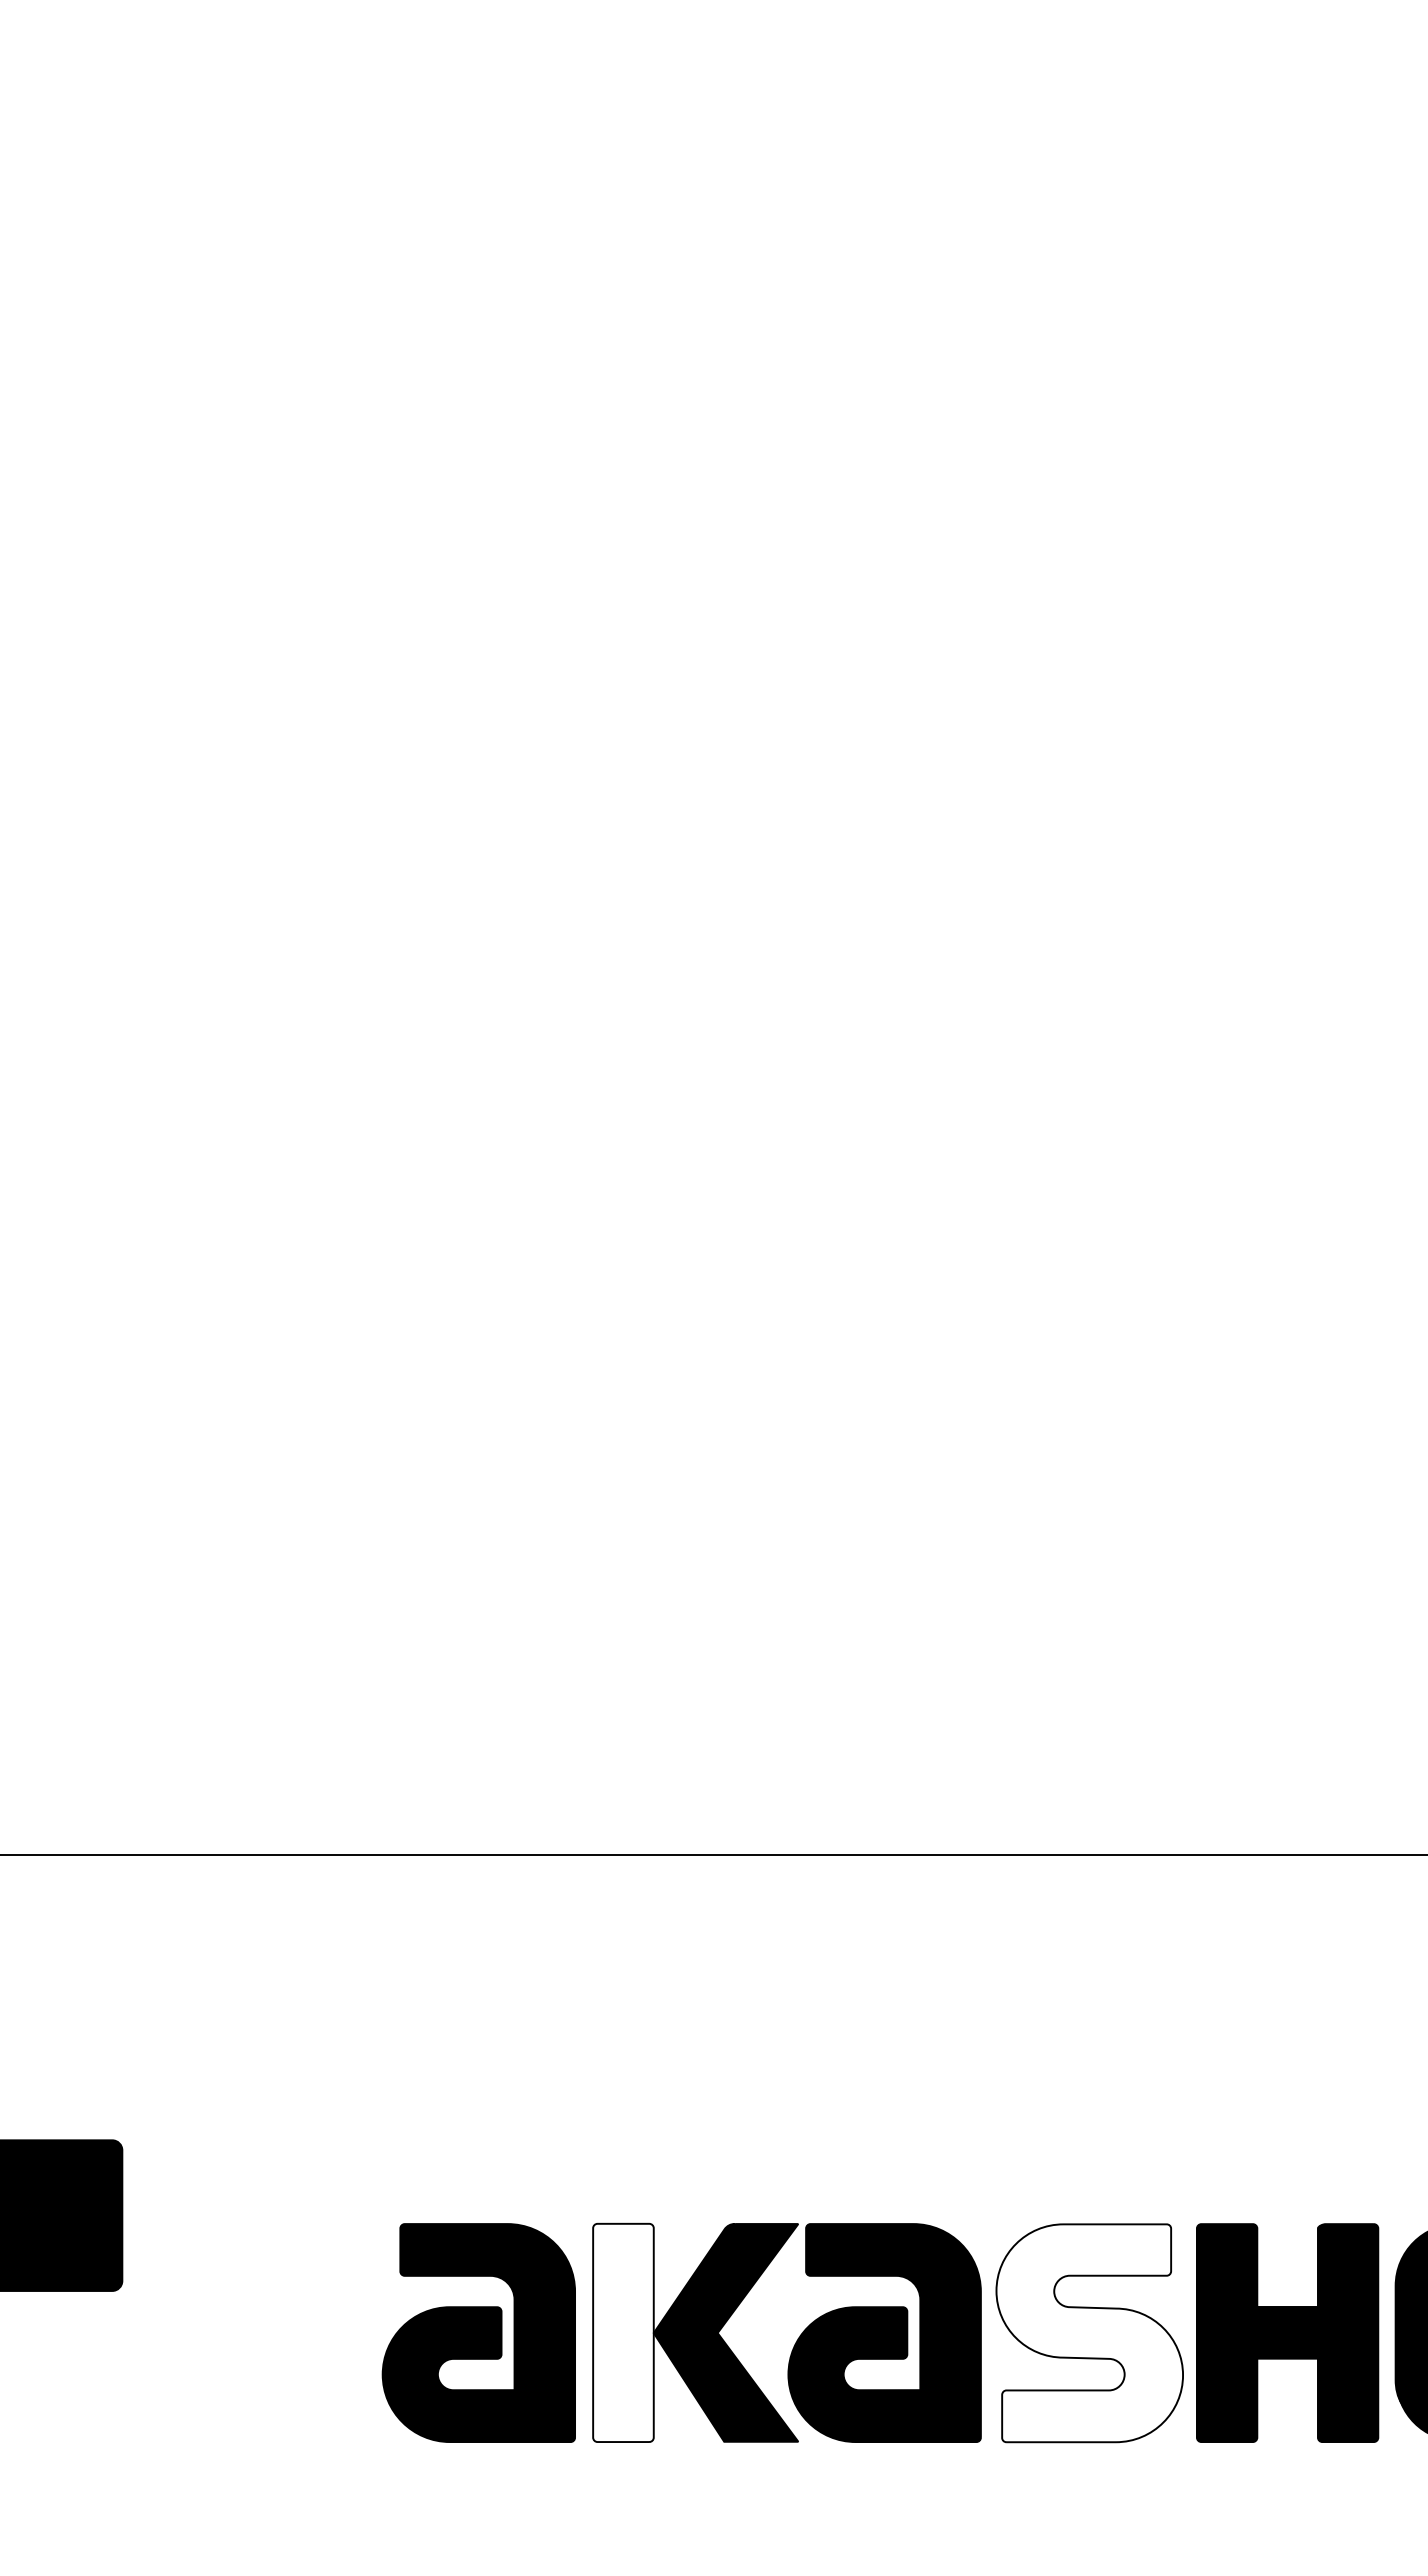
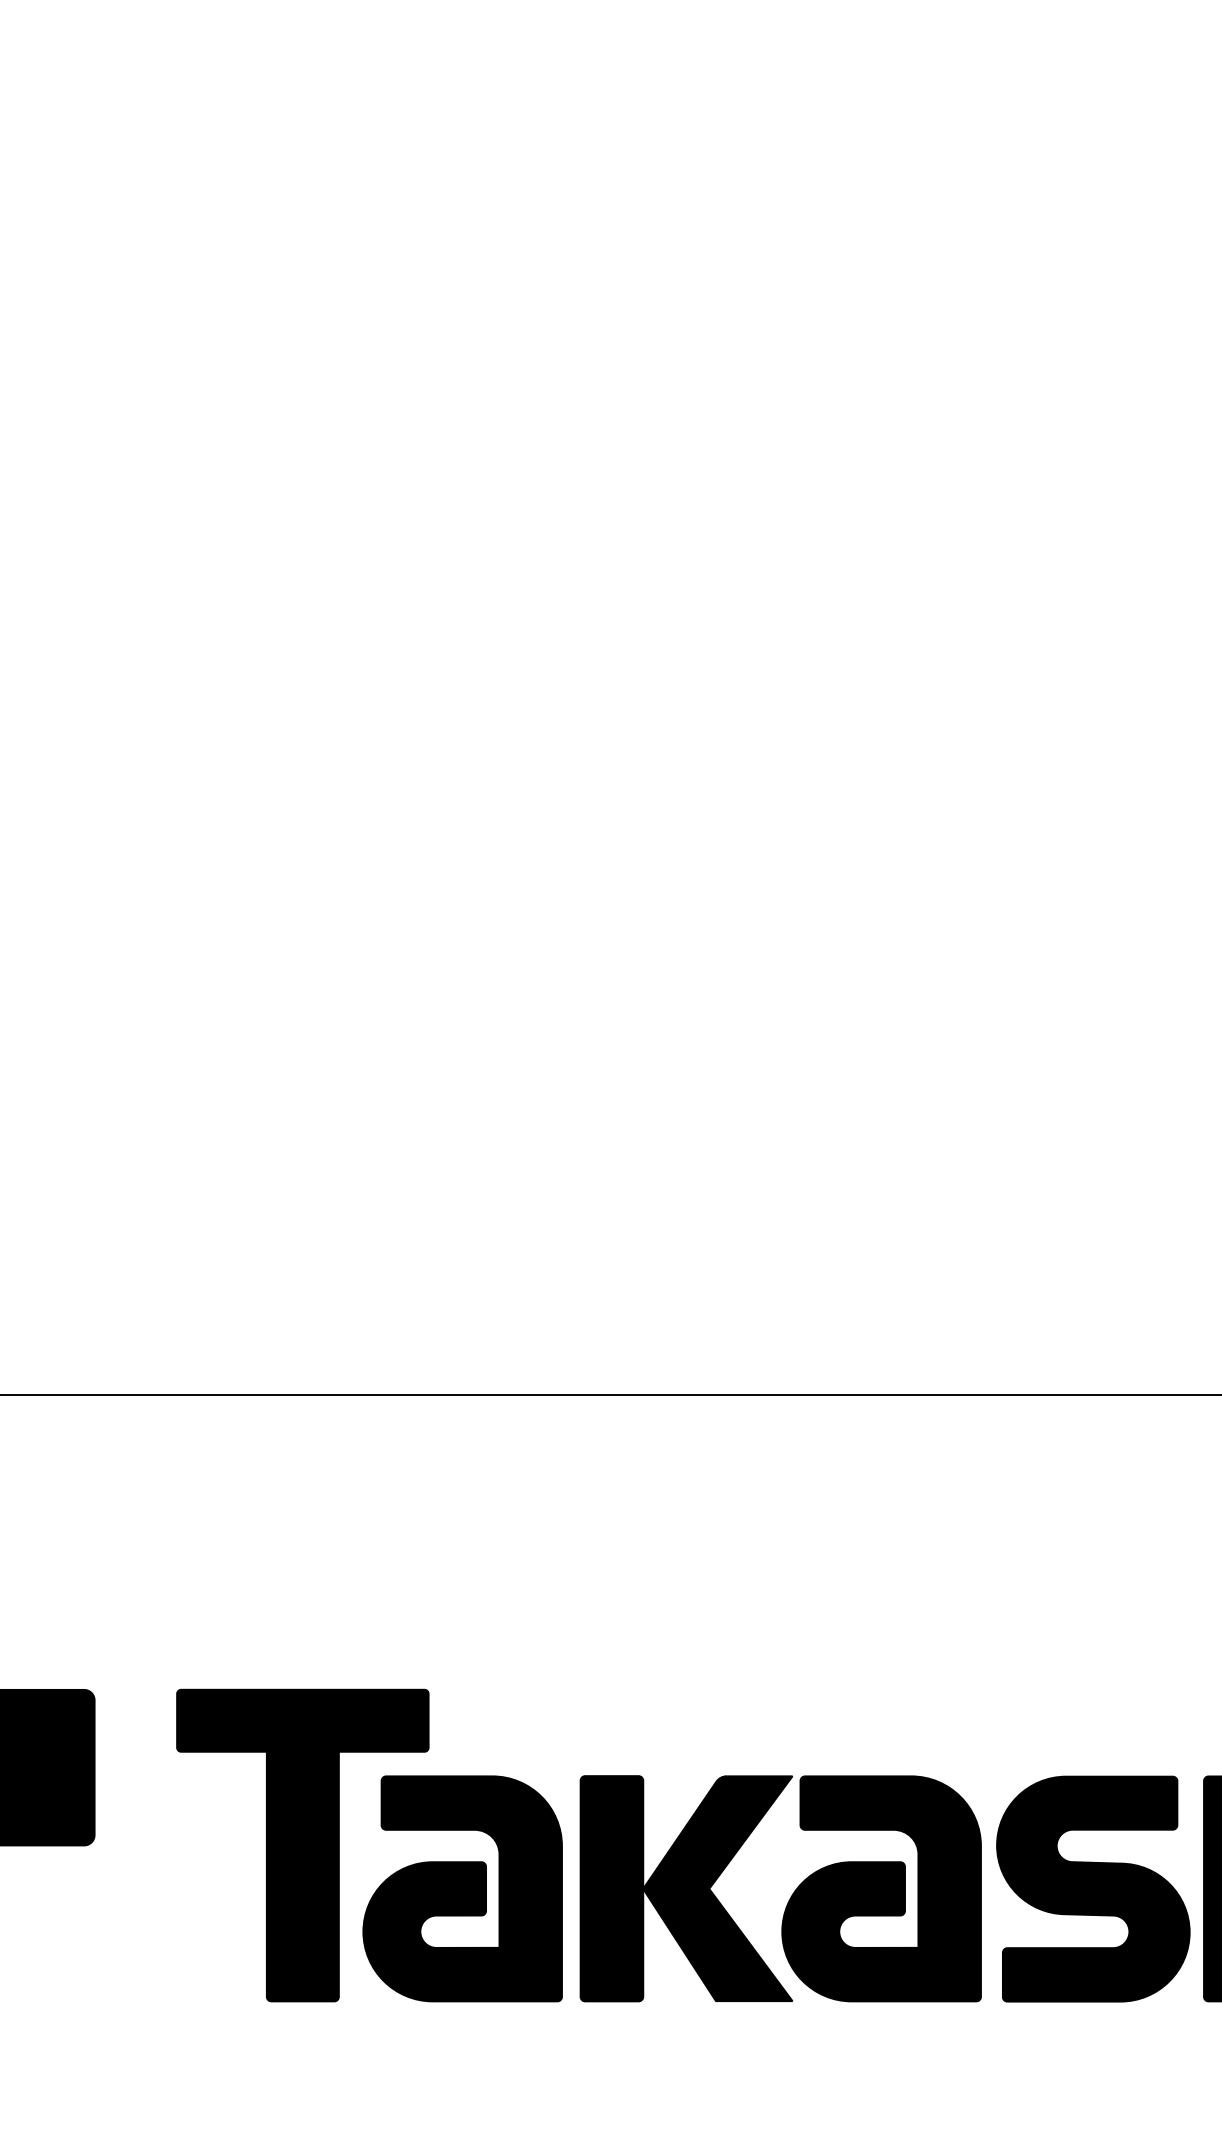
part: (323, 2290) -> (302, 1844), added
fill: (623, 2332) -> (611, 1888), added
fill: (1089, 2333) -> (1093, 1889), added

